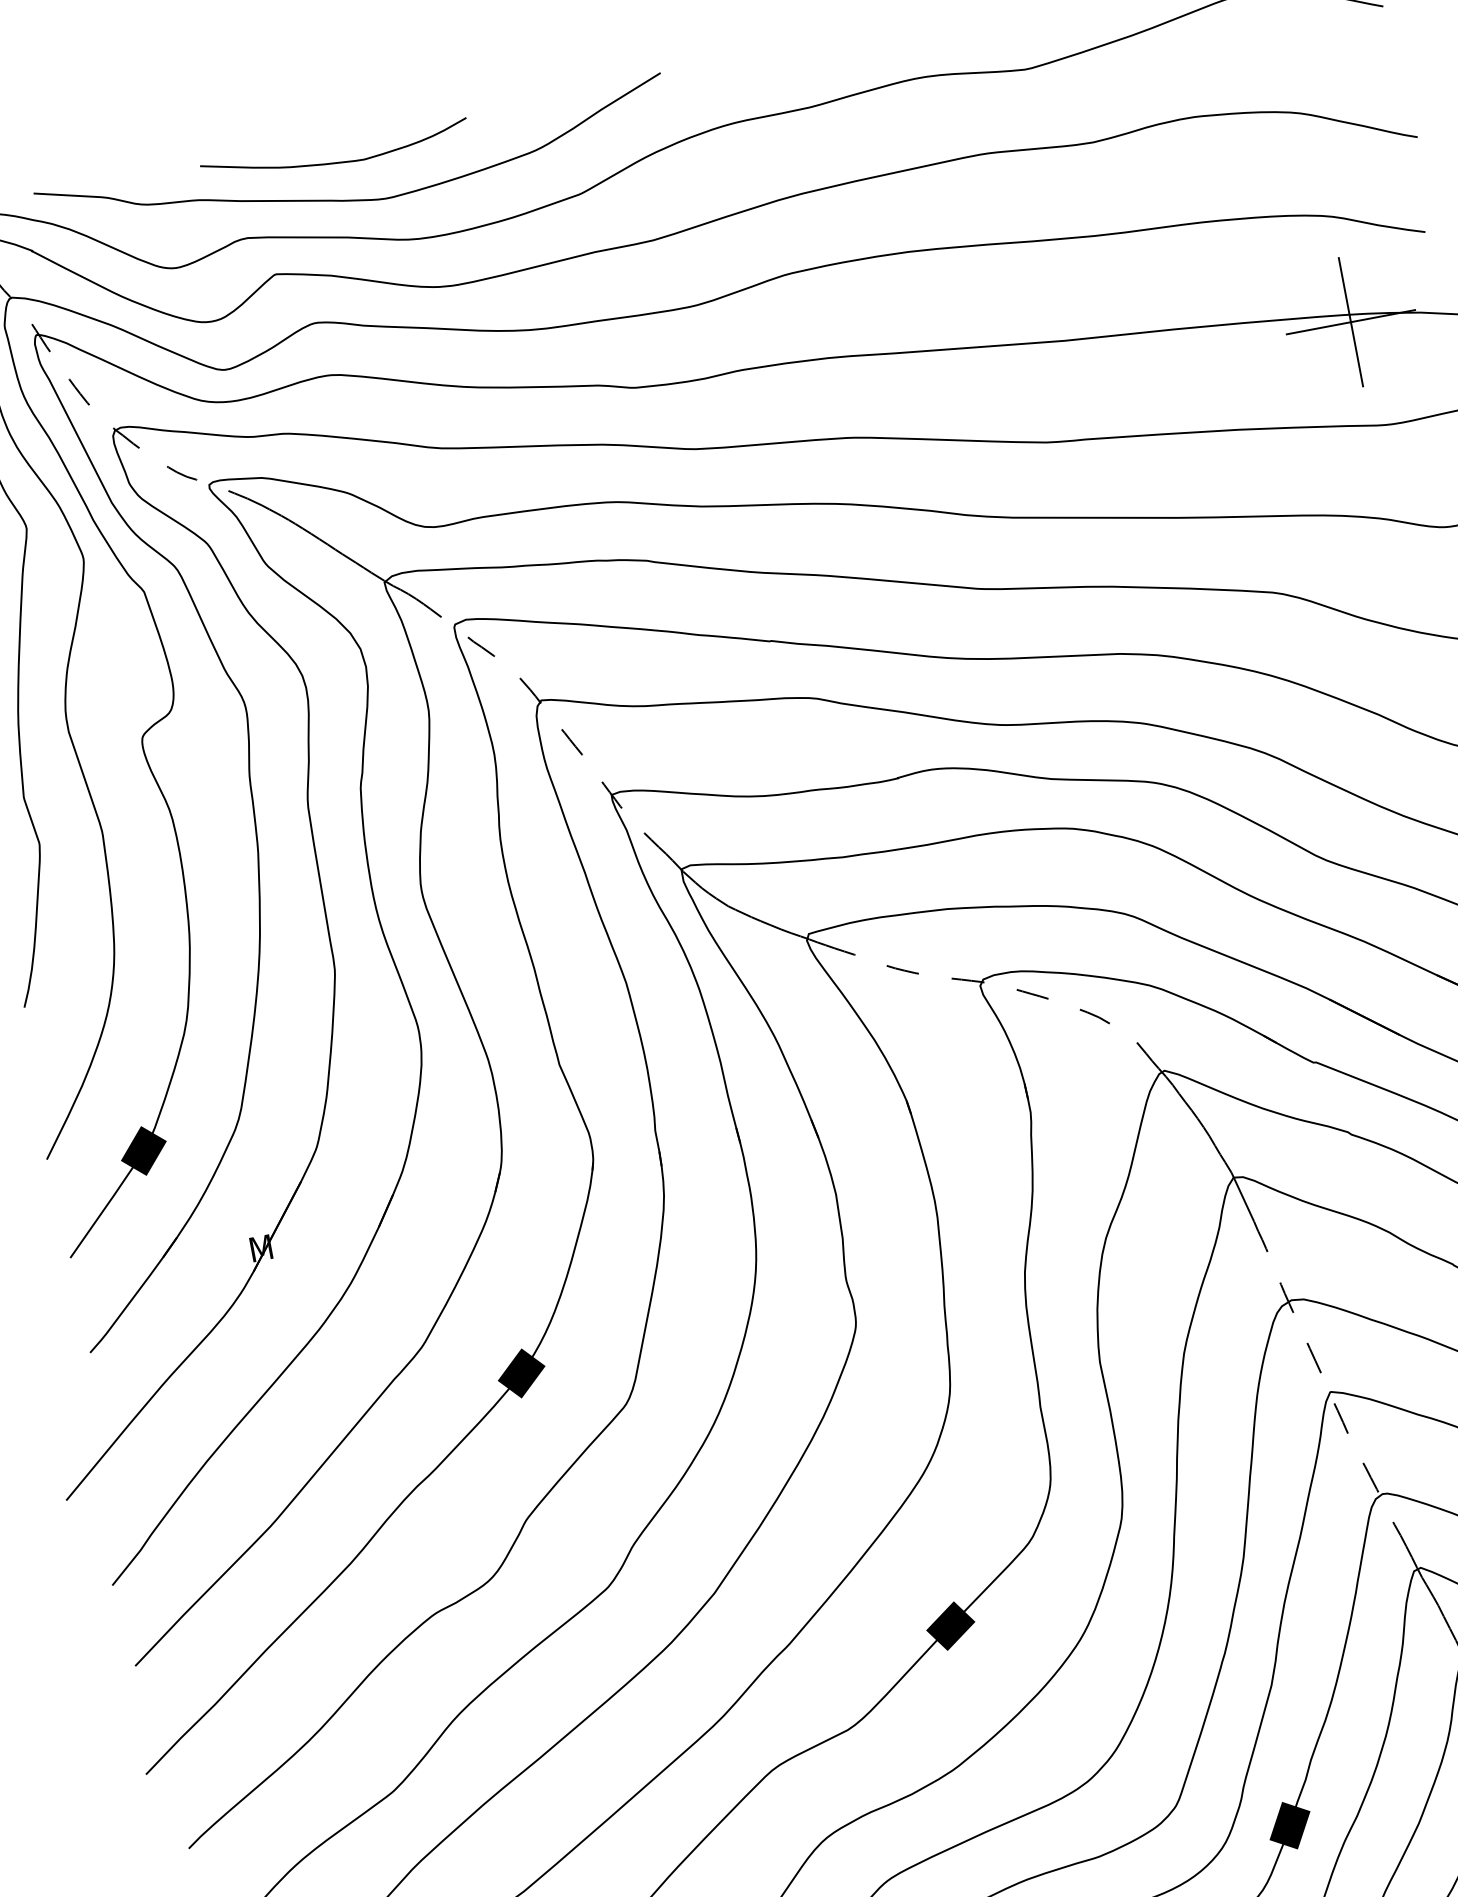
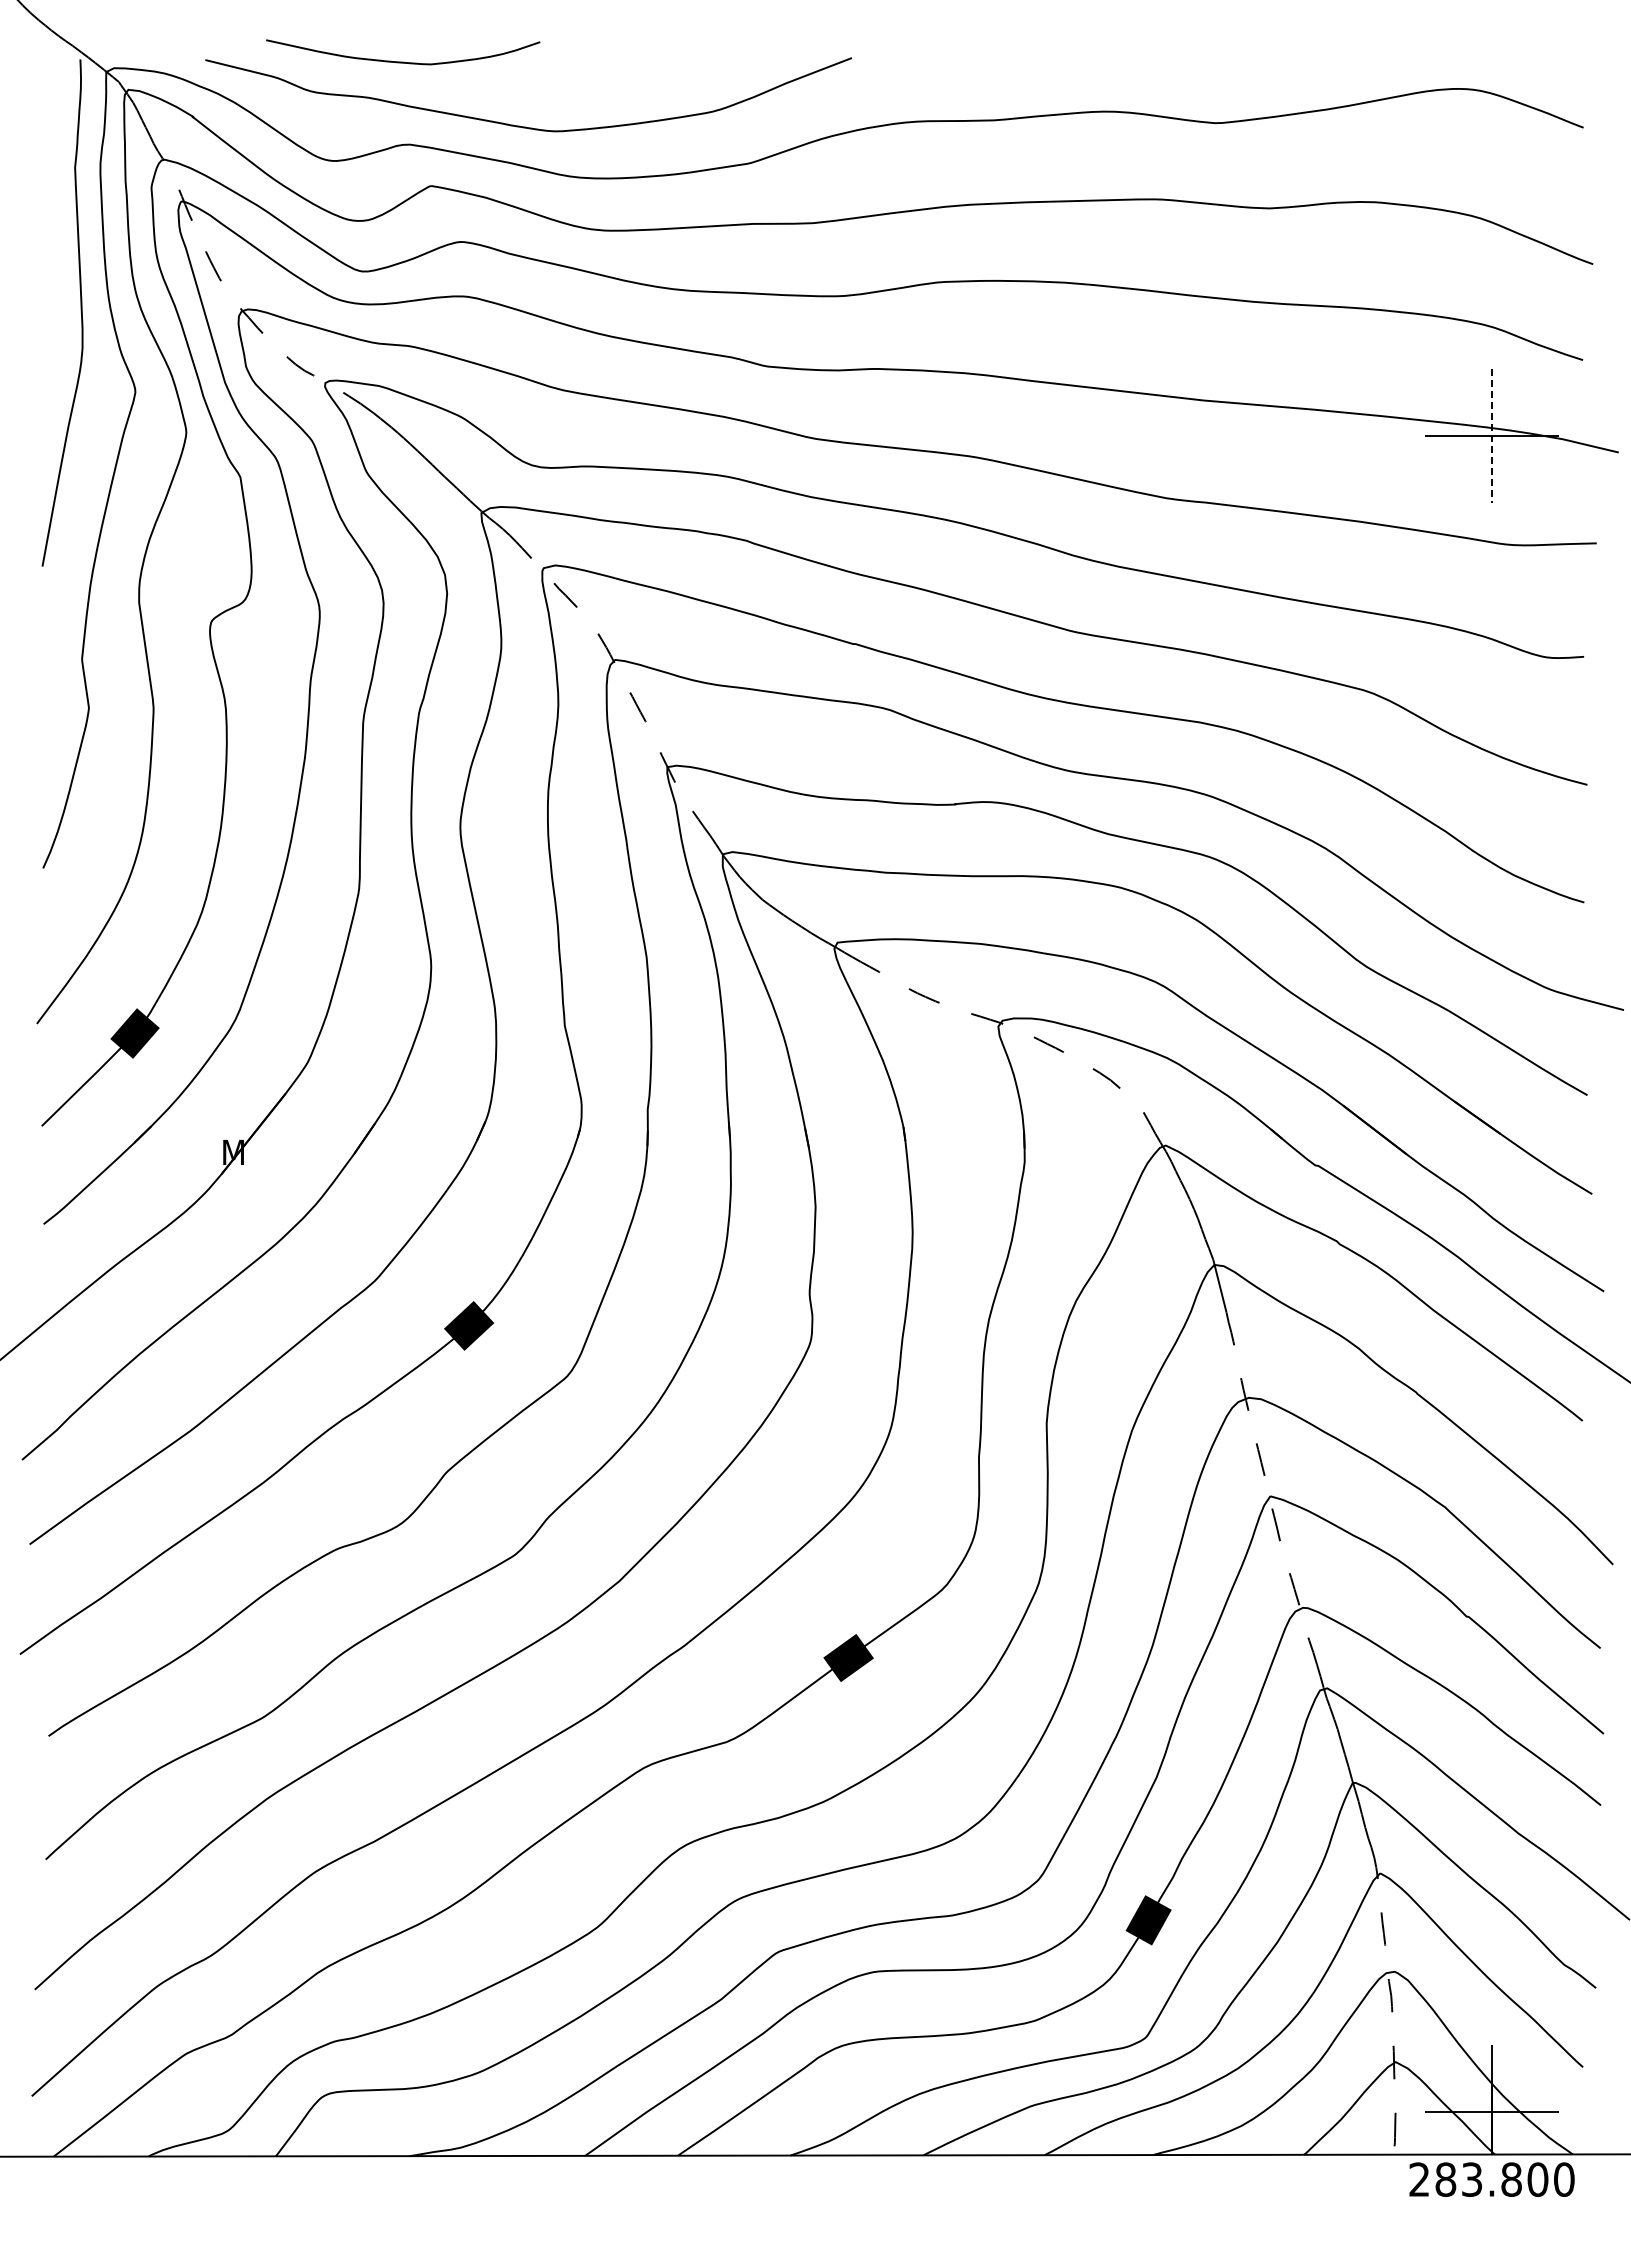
curve: (337, 161) -> (403, 61), moved
line: (1350, 322) -> (1491, 436), solid -> dashed

